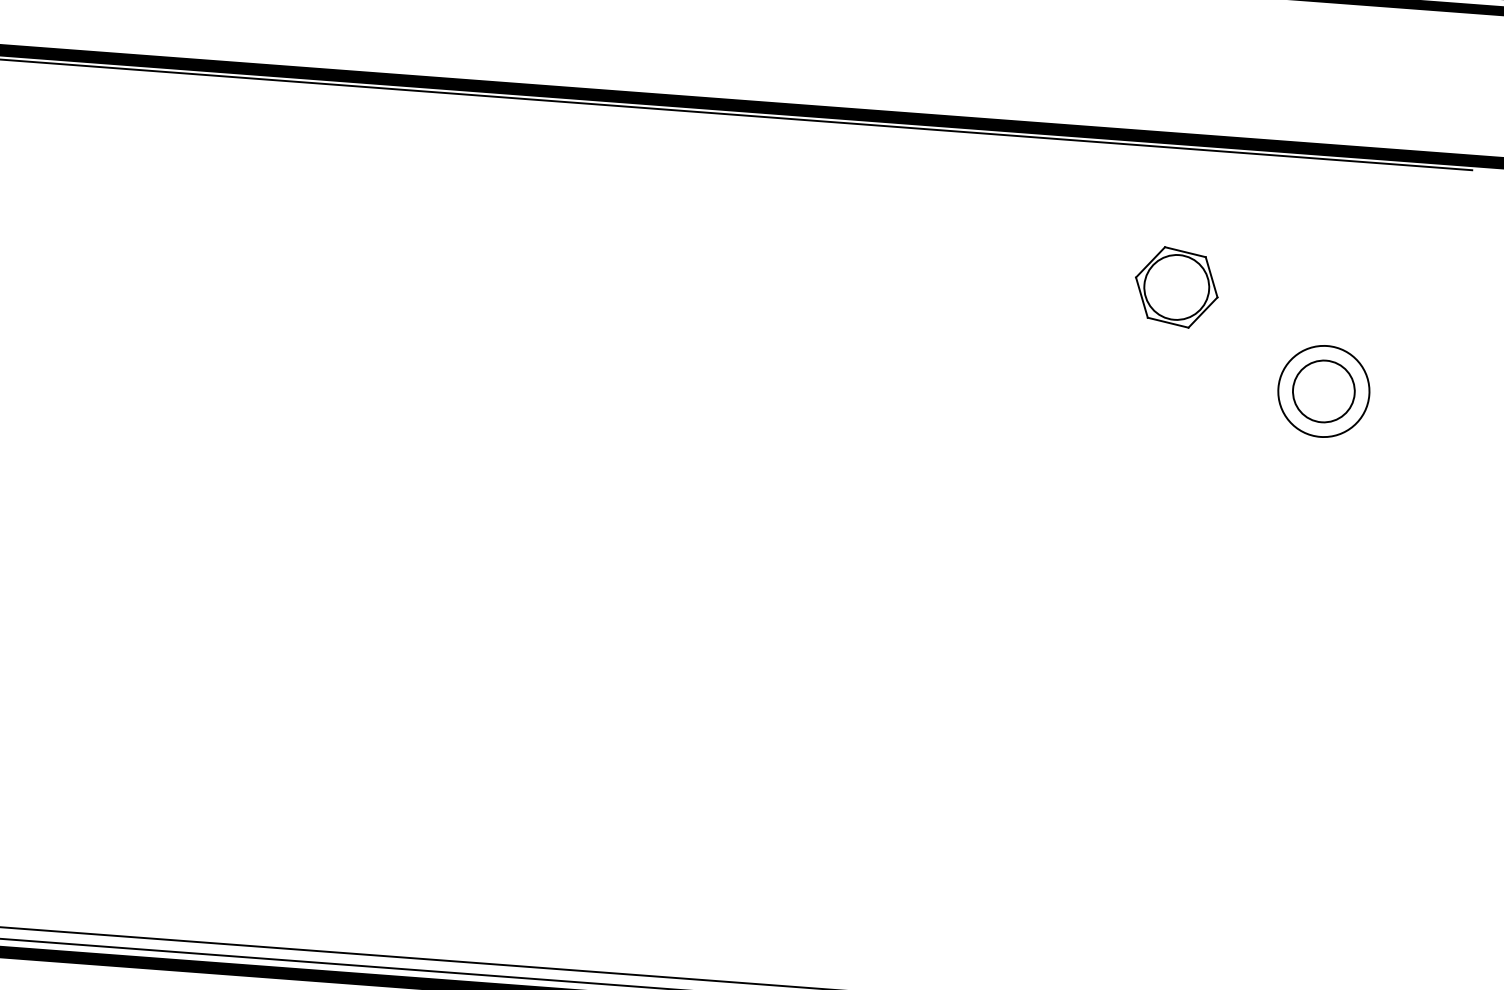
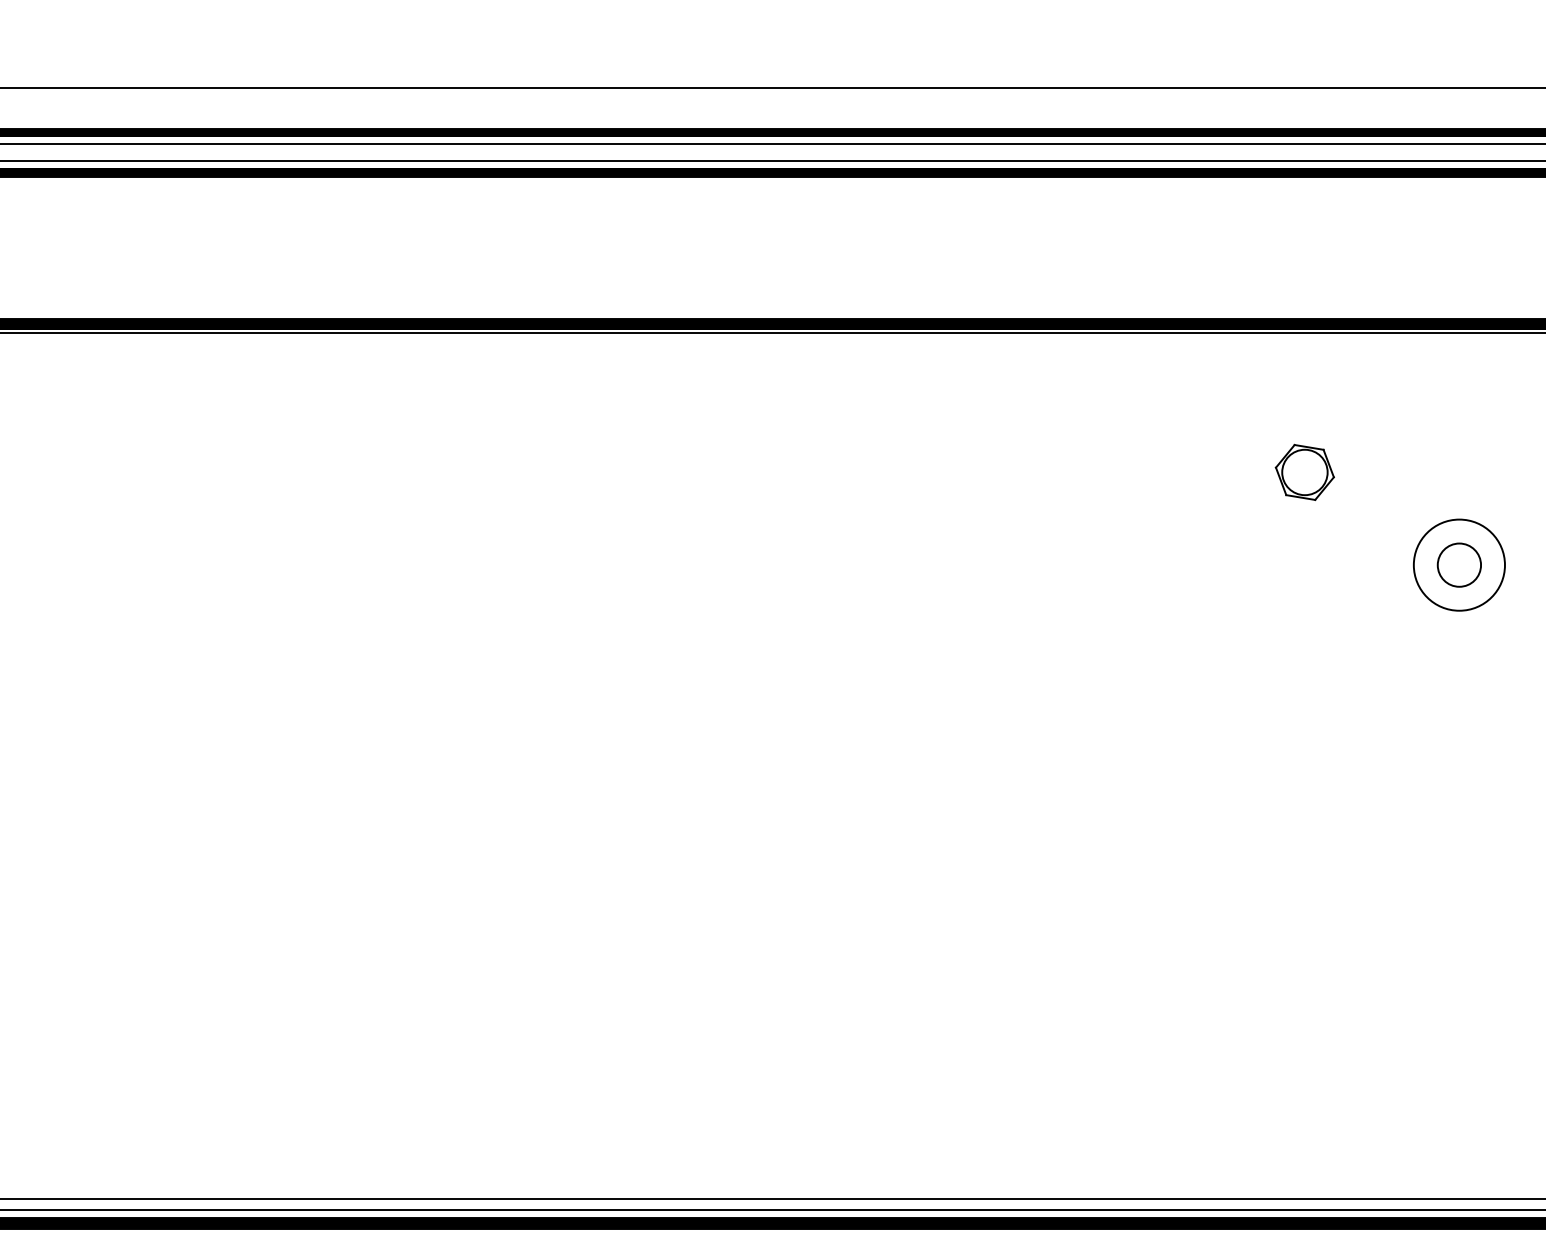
part: (1176, 287) -> (1304, 472), size x0.7
circle: (1323, 391) -> (1459, 565), size x0.7

